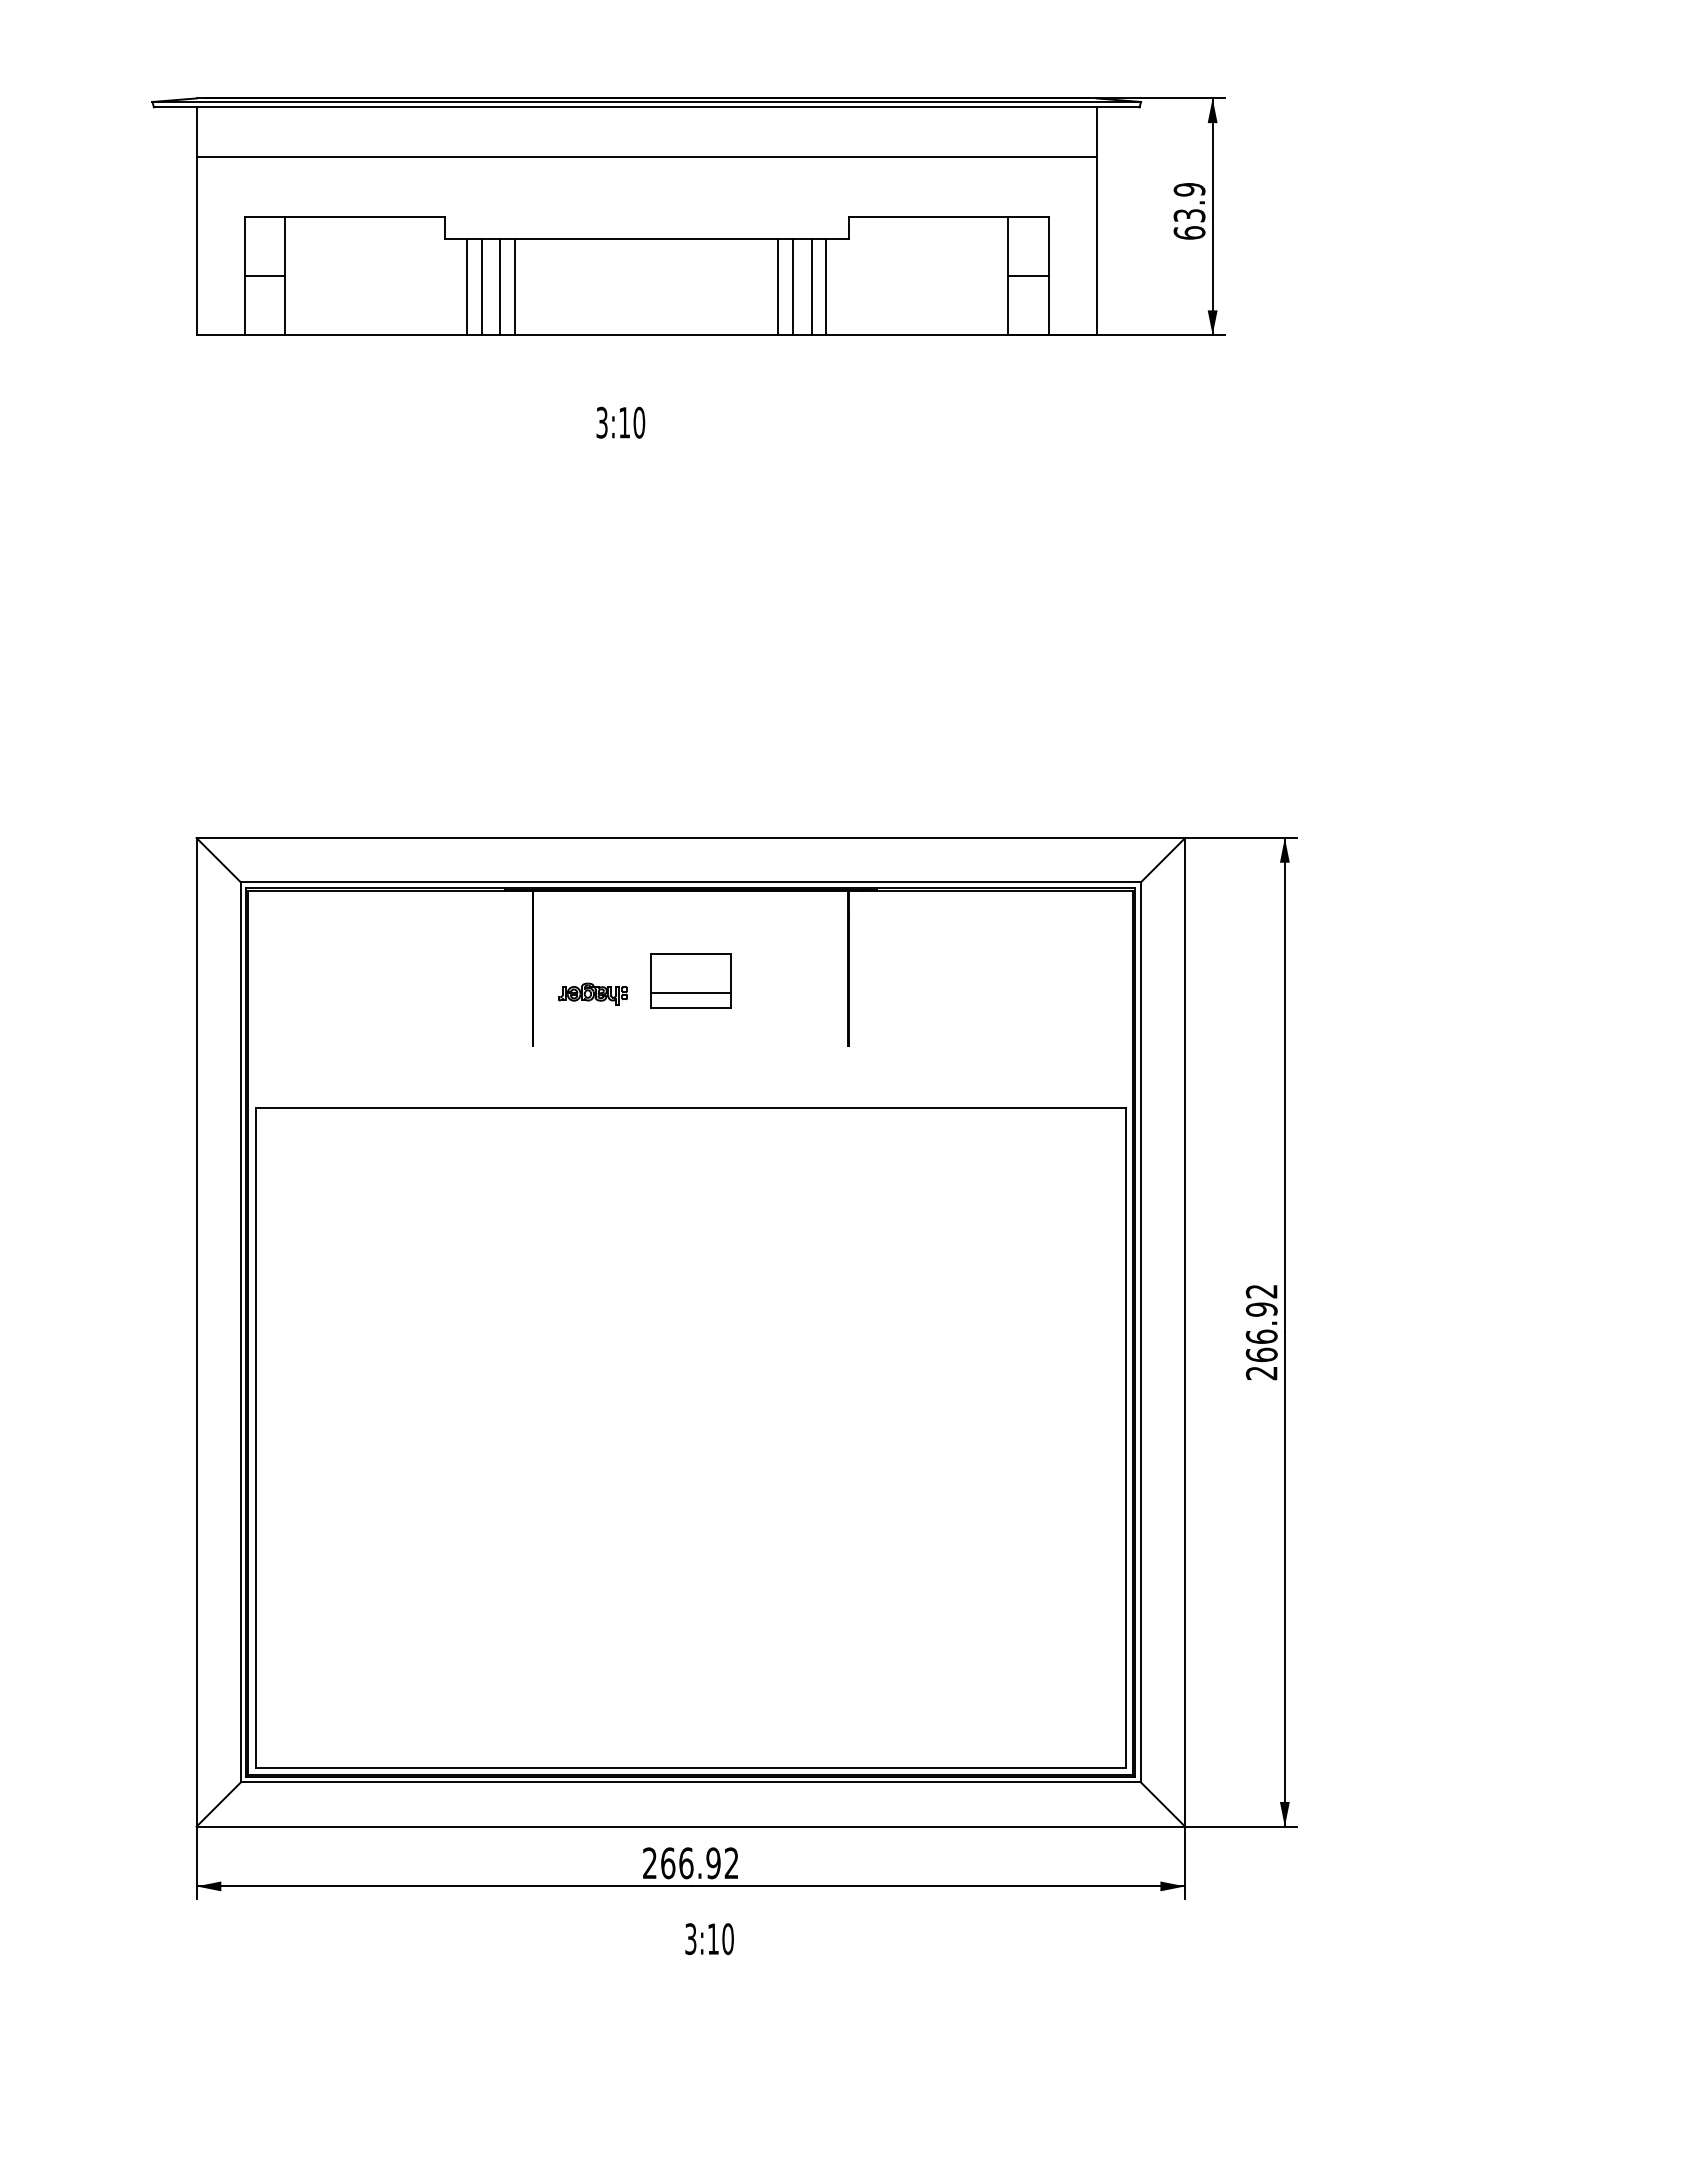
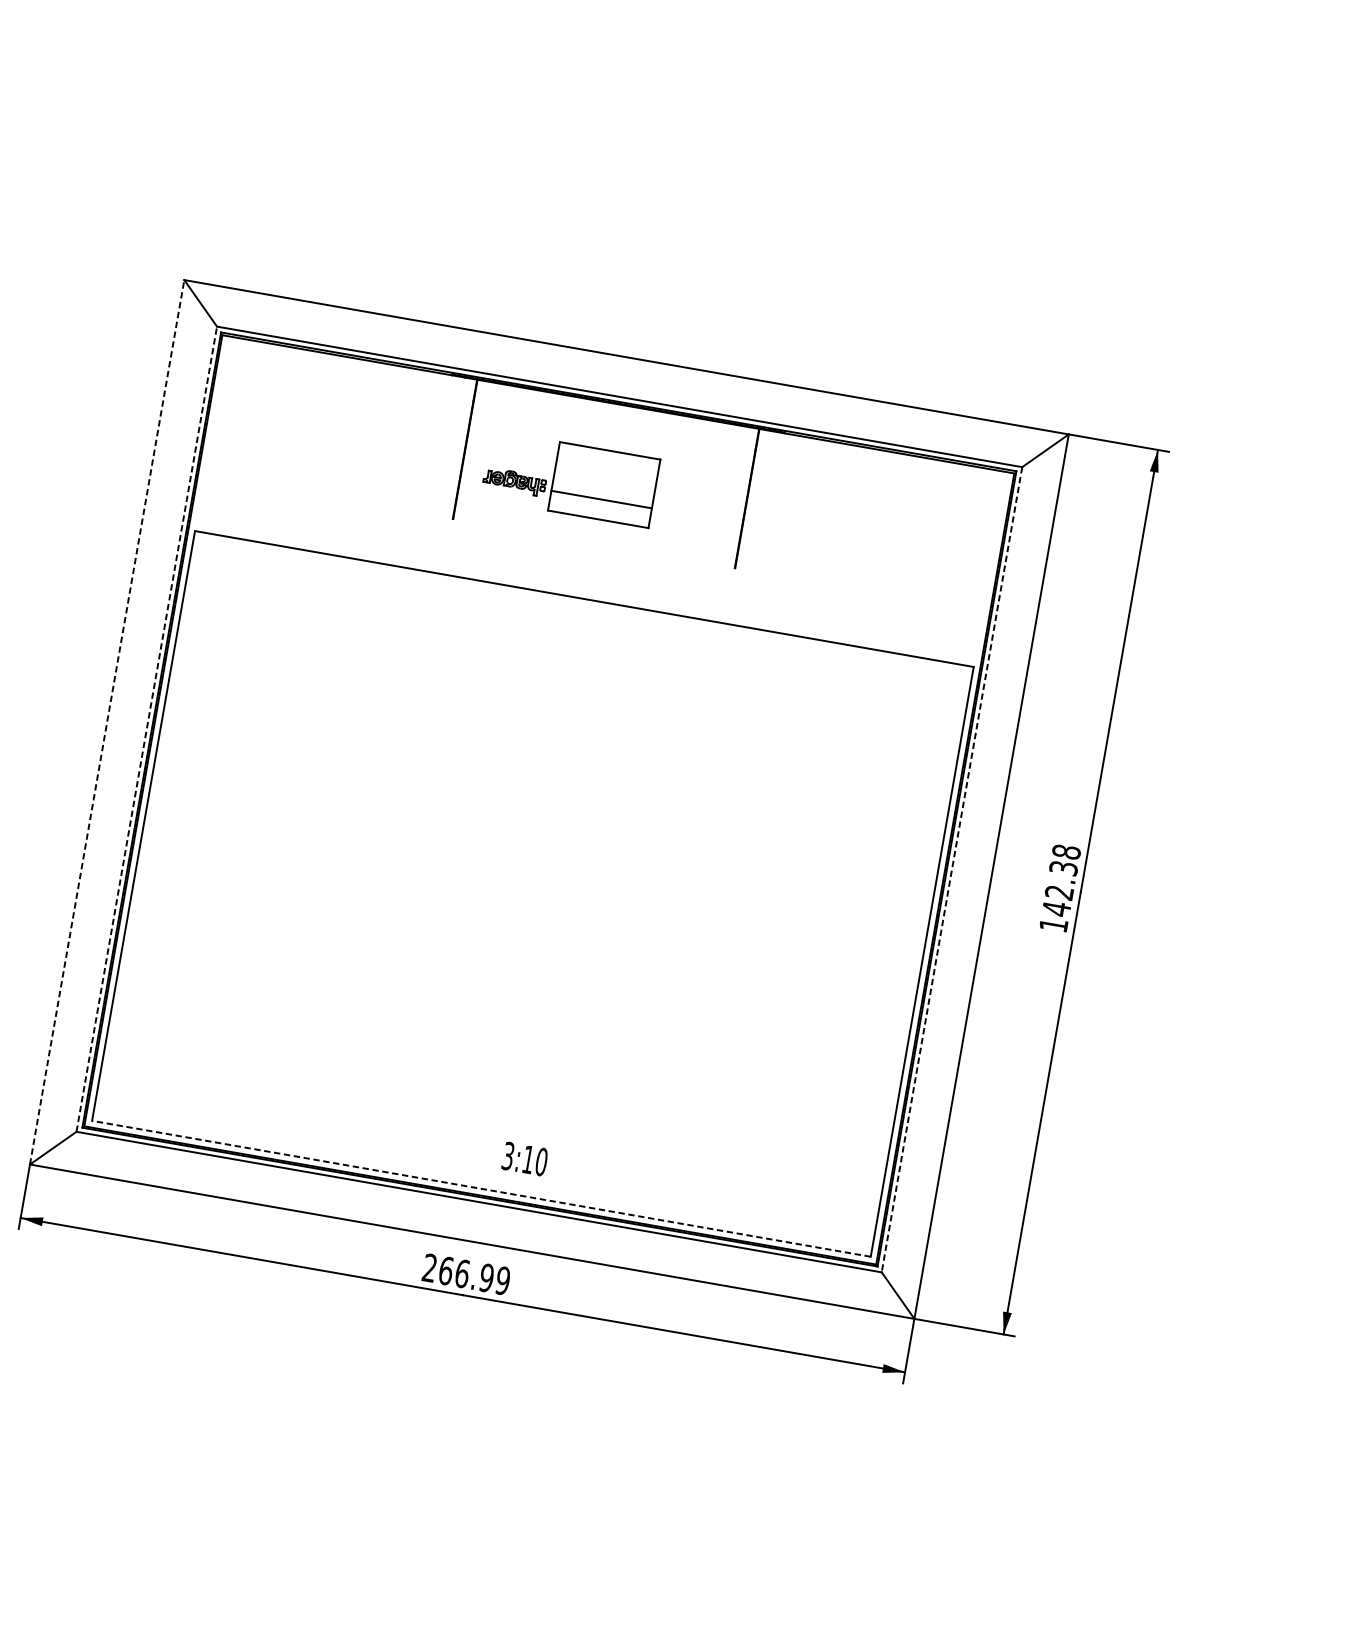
part: (690, 980) -> (603, 484), size x1.4
line: (196, 1331) -> (107, 721), solid -> dashed
line: (240, 1332) -> (146, 729), solid -> dashed
line: (1140, 1332) -> (951, 869), solid -> dashed
text: (1261, 1332) -> (1059, 888), 266.92 -> 142.38
line: (690, 1767) -> (481, 1188), solid -> dashed
text: (731, 1863) -> (502, 1281), 266.92 -> 266.99
text: (709, 1938) -> (525, 1158), moved

